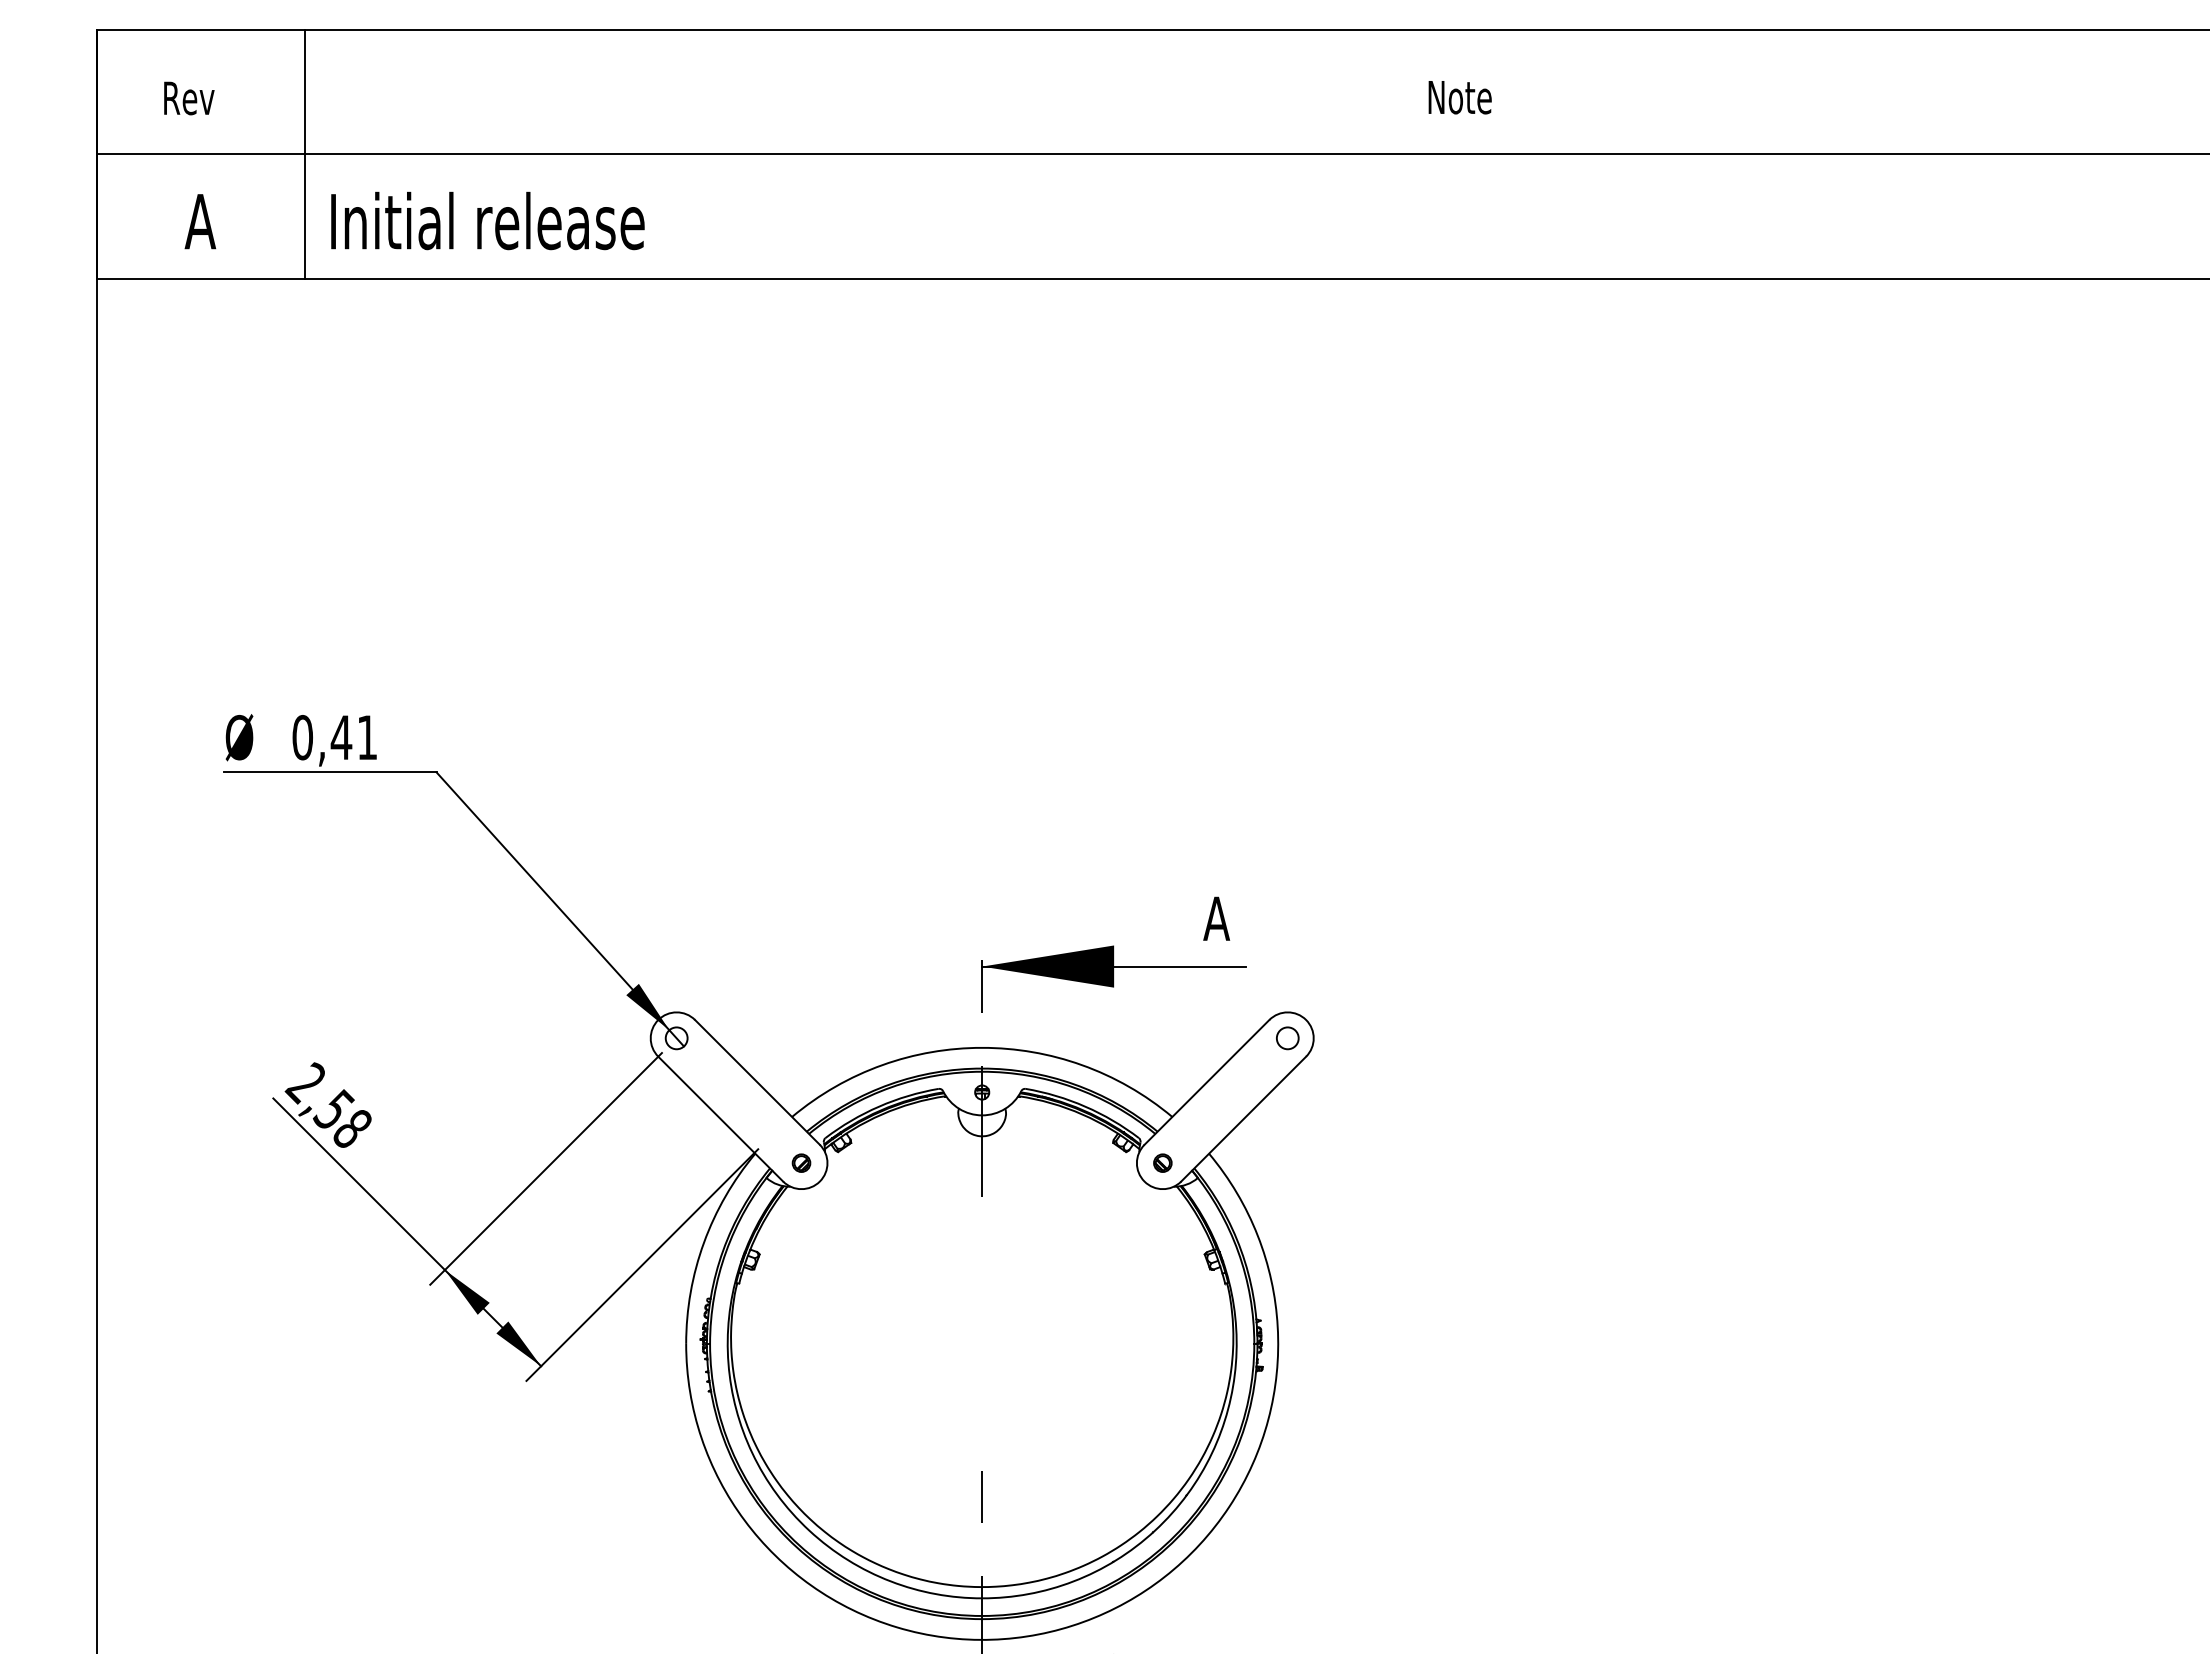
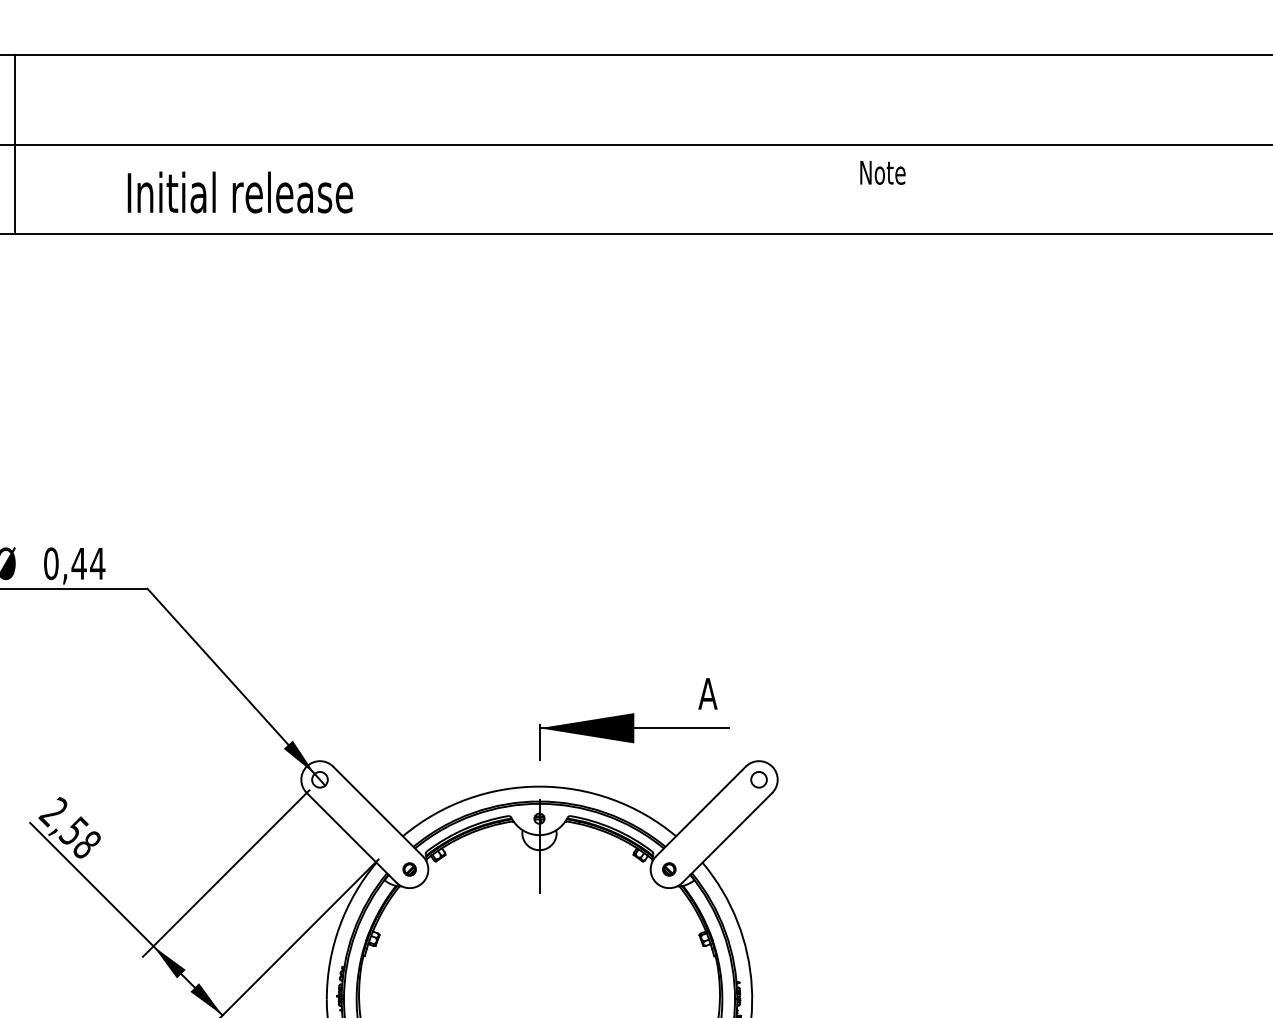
text: (1459, 97) -> (882, 172), moved
line: (304, 154) -> (15, 144), moved
text: (487, 220) -> (240, 192), moved
text: (367, 737) -> (97, 563), 0,41 -> 0,44

